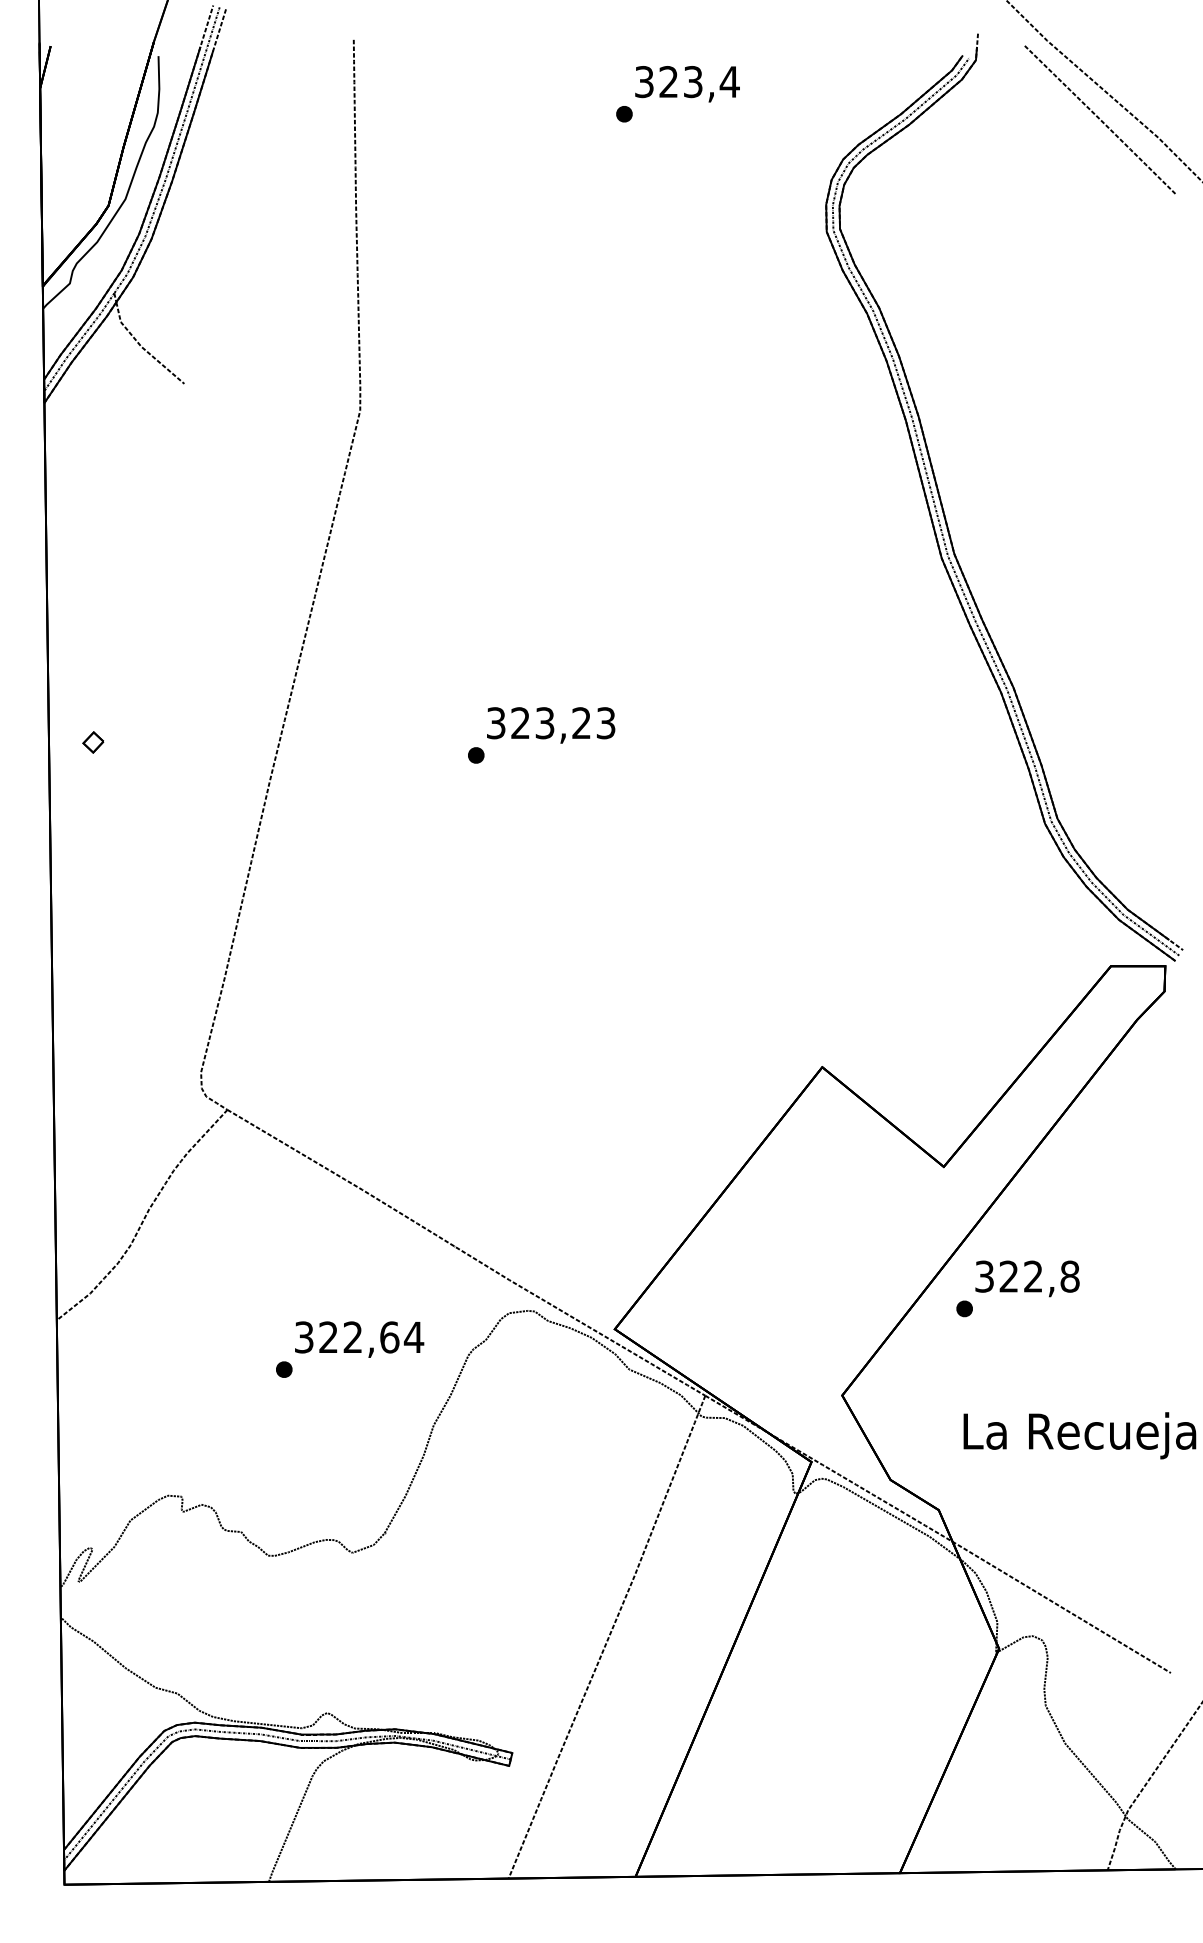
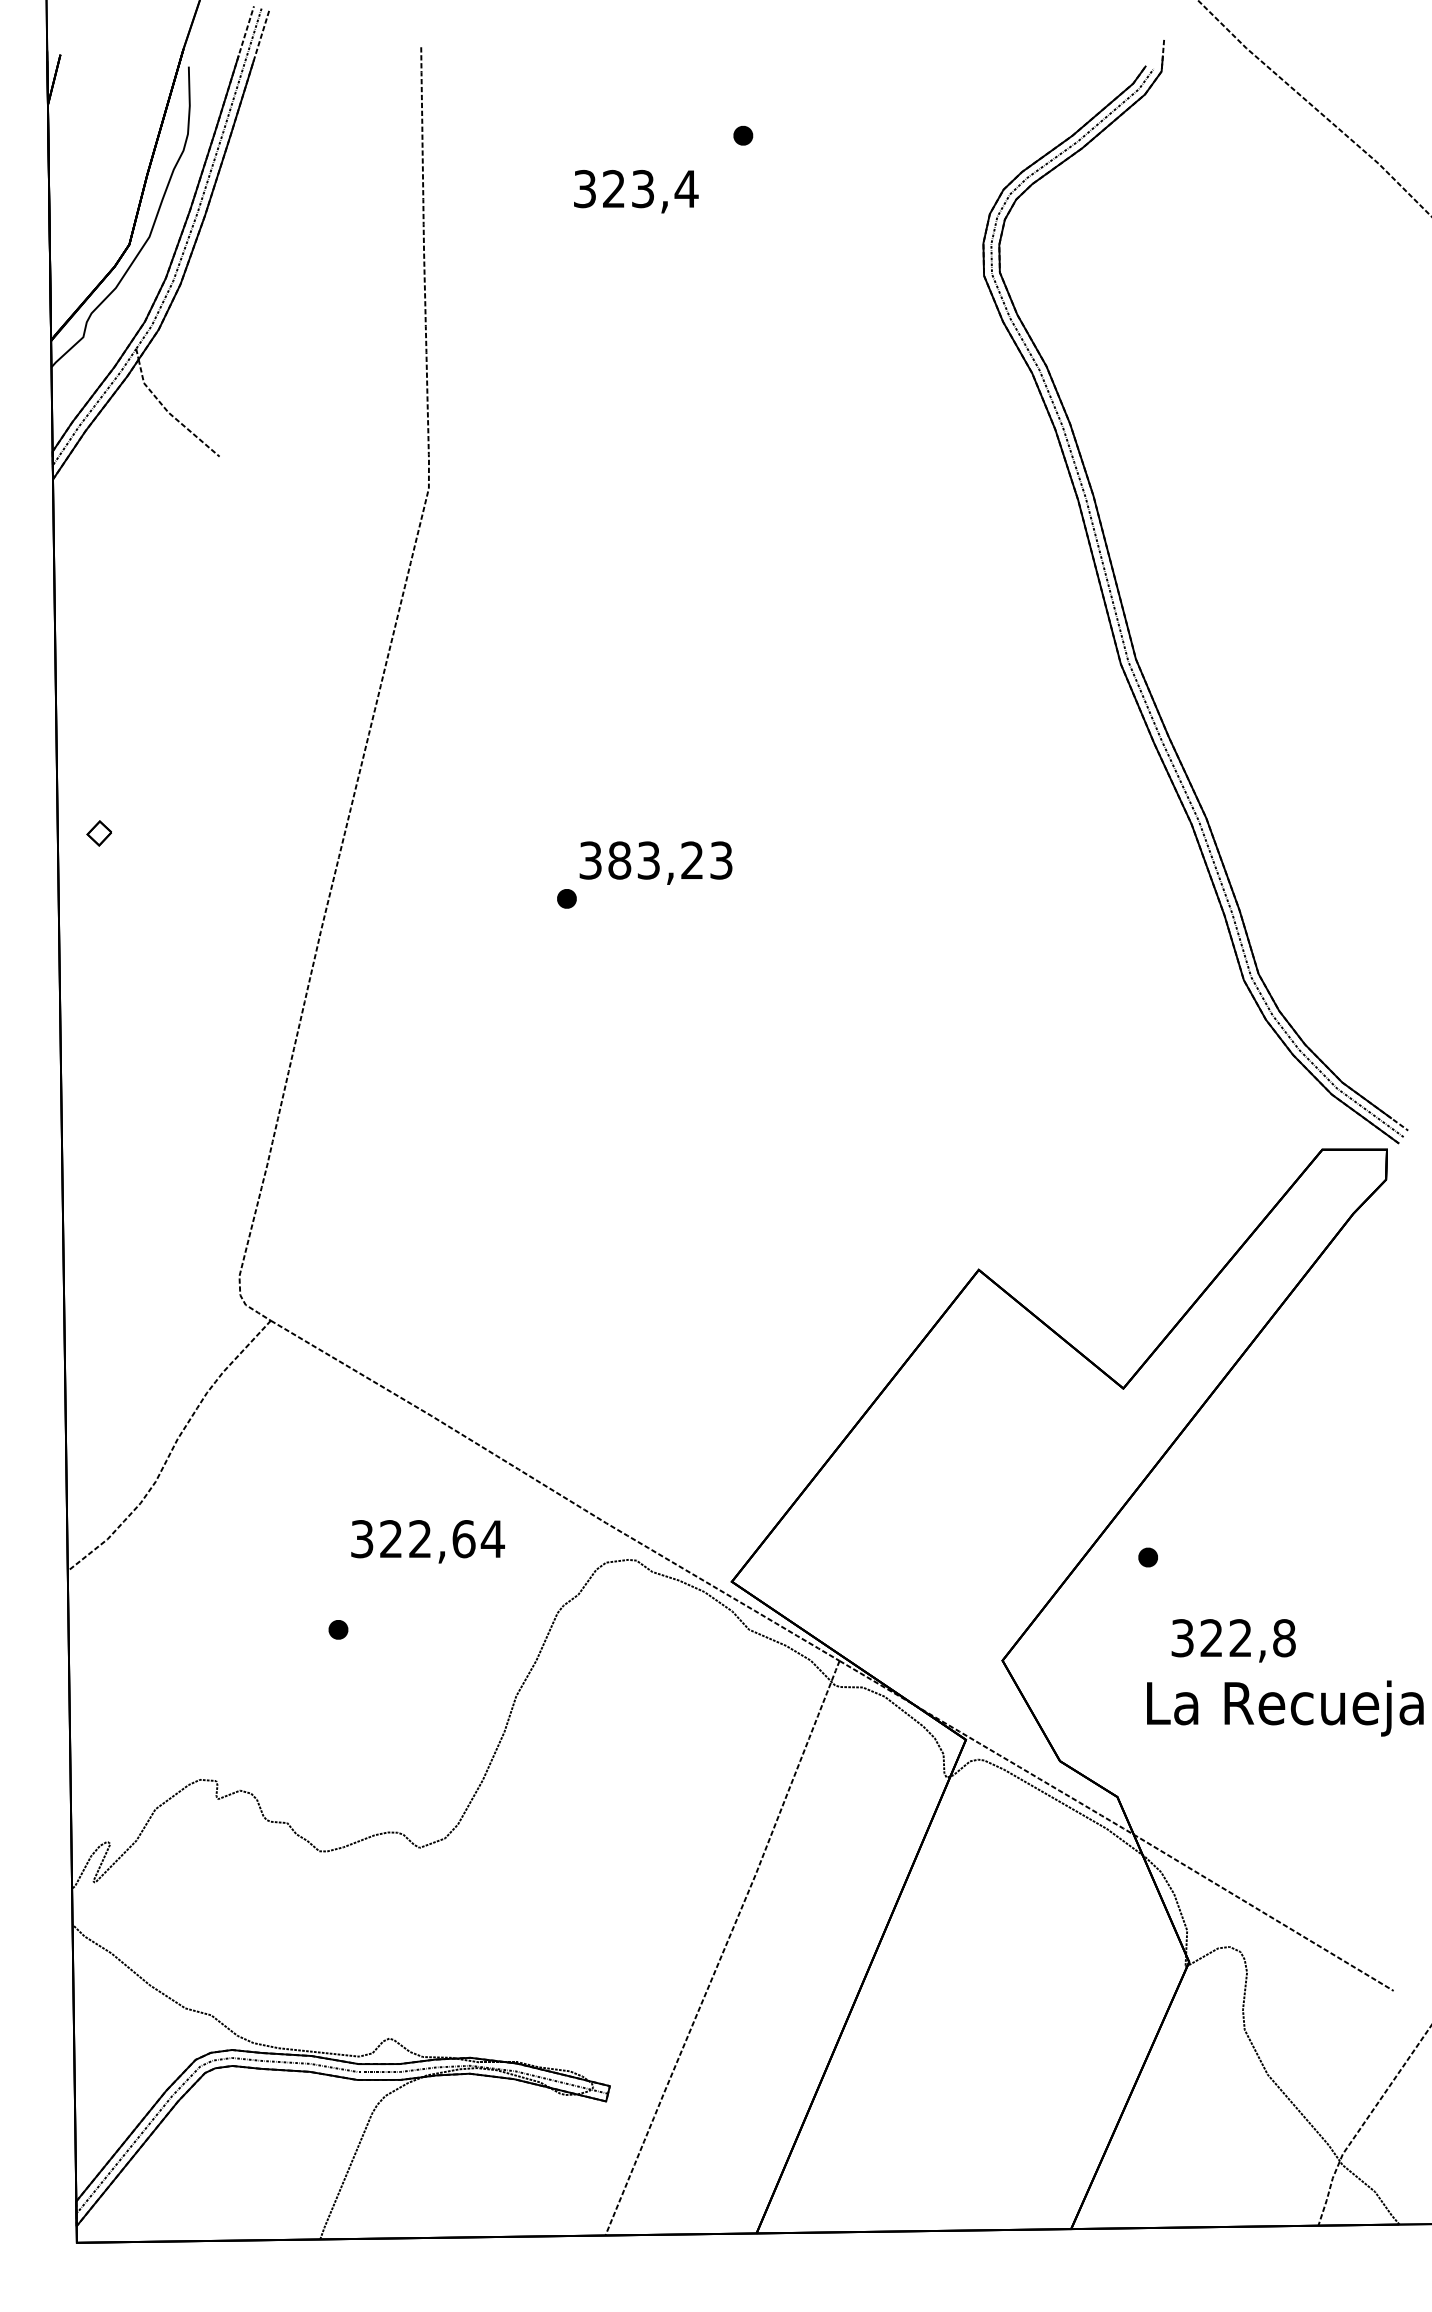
text: (687, 84) -> (636, 192), moved
curve: (1099, 119) -> (1308, 142), removed
text: (520, 723) -> (619, 860), 323,23 -> 383,23
part: (93, 742) -> (99, 833), moved
text: (1027, 1278) -> (1233, 1640), moved
text: (359, 1339) -> (427, 1541), moved

